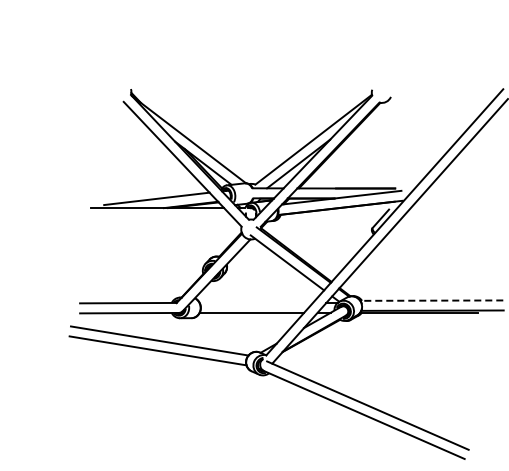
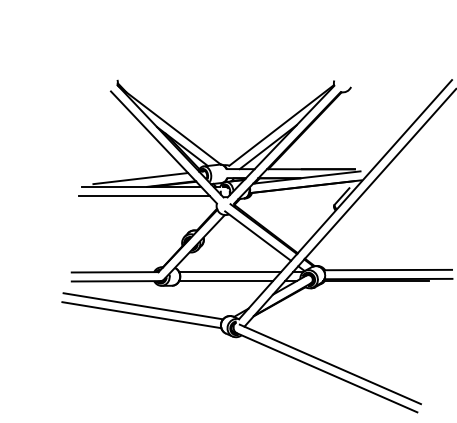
line: (160, 218) -> (144, 196), added
line: (431, 300) -> (387, 269), dashed -> solid
line: (256, 302) -> (230, 271), added

